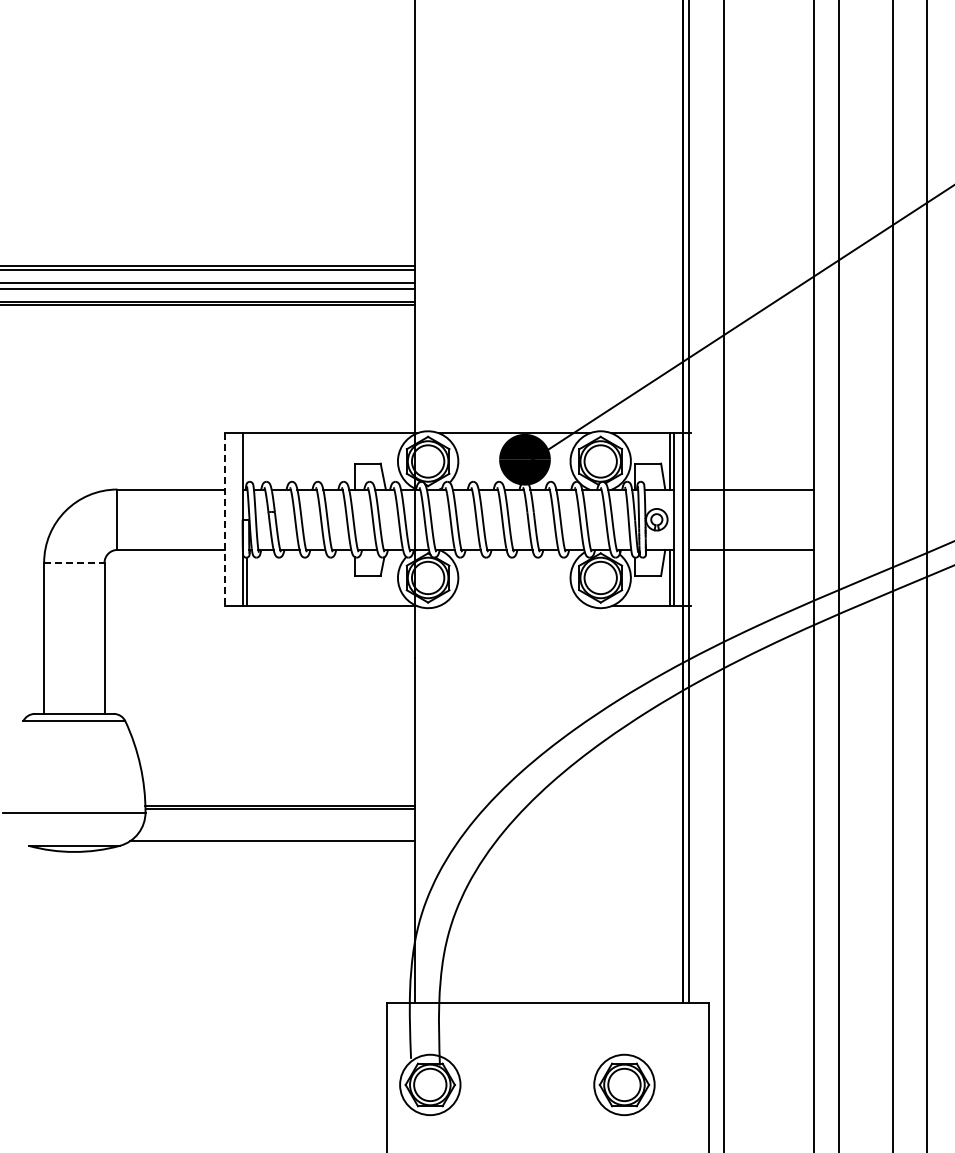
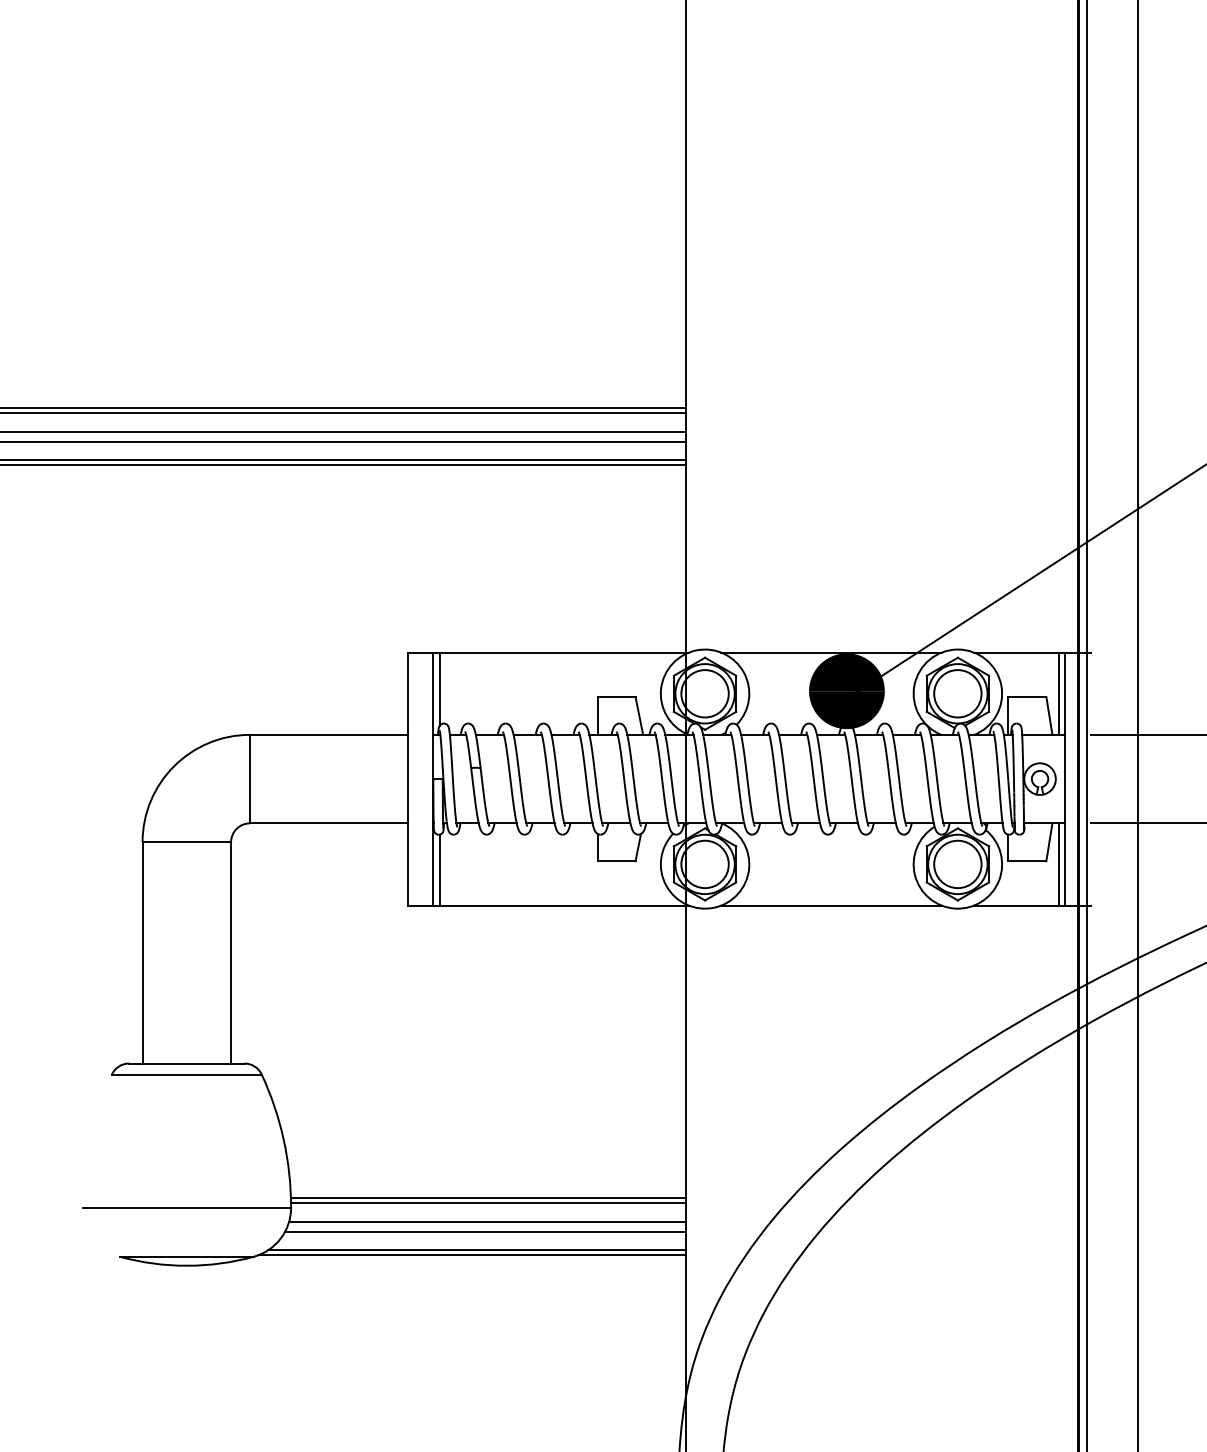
line: (246, 458) -> (439, 689), added
line: (225, 520) -> (408, 780), dashed -> solid
line: (74, 562) -> (187, 841), dashed -> solid
line: (514, 606) -> (831, 906), added
line: (279, 821) -> (487, 1221), added
line: (278, 828) -> (485, 1231), added
line: (269, 844) -> (472, 1254), added

